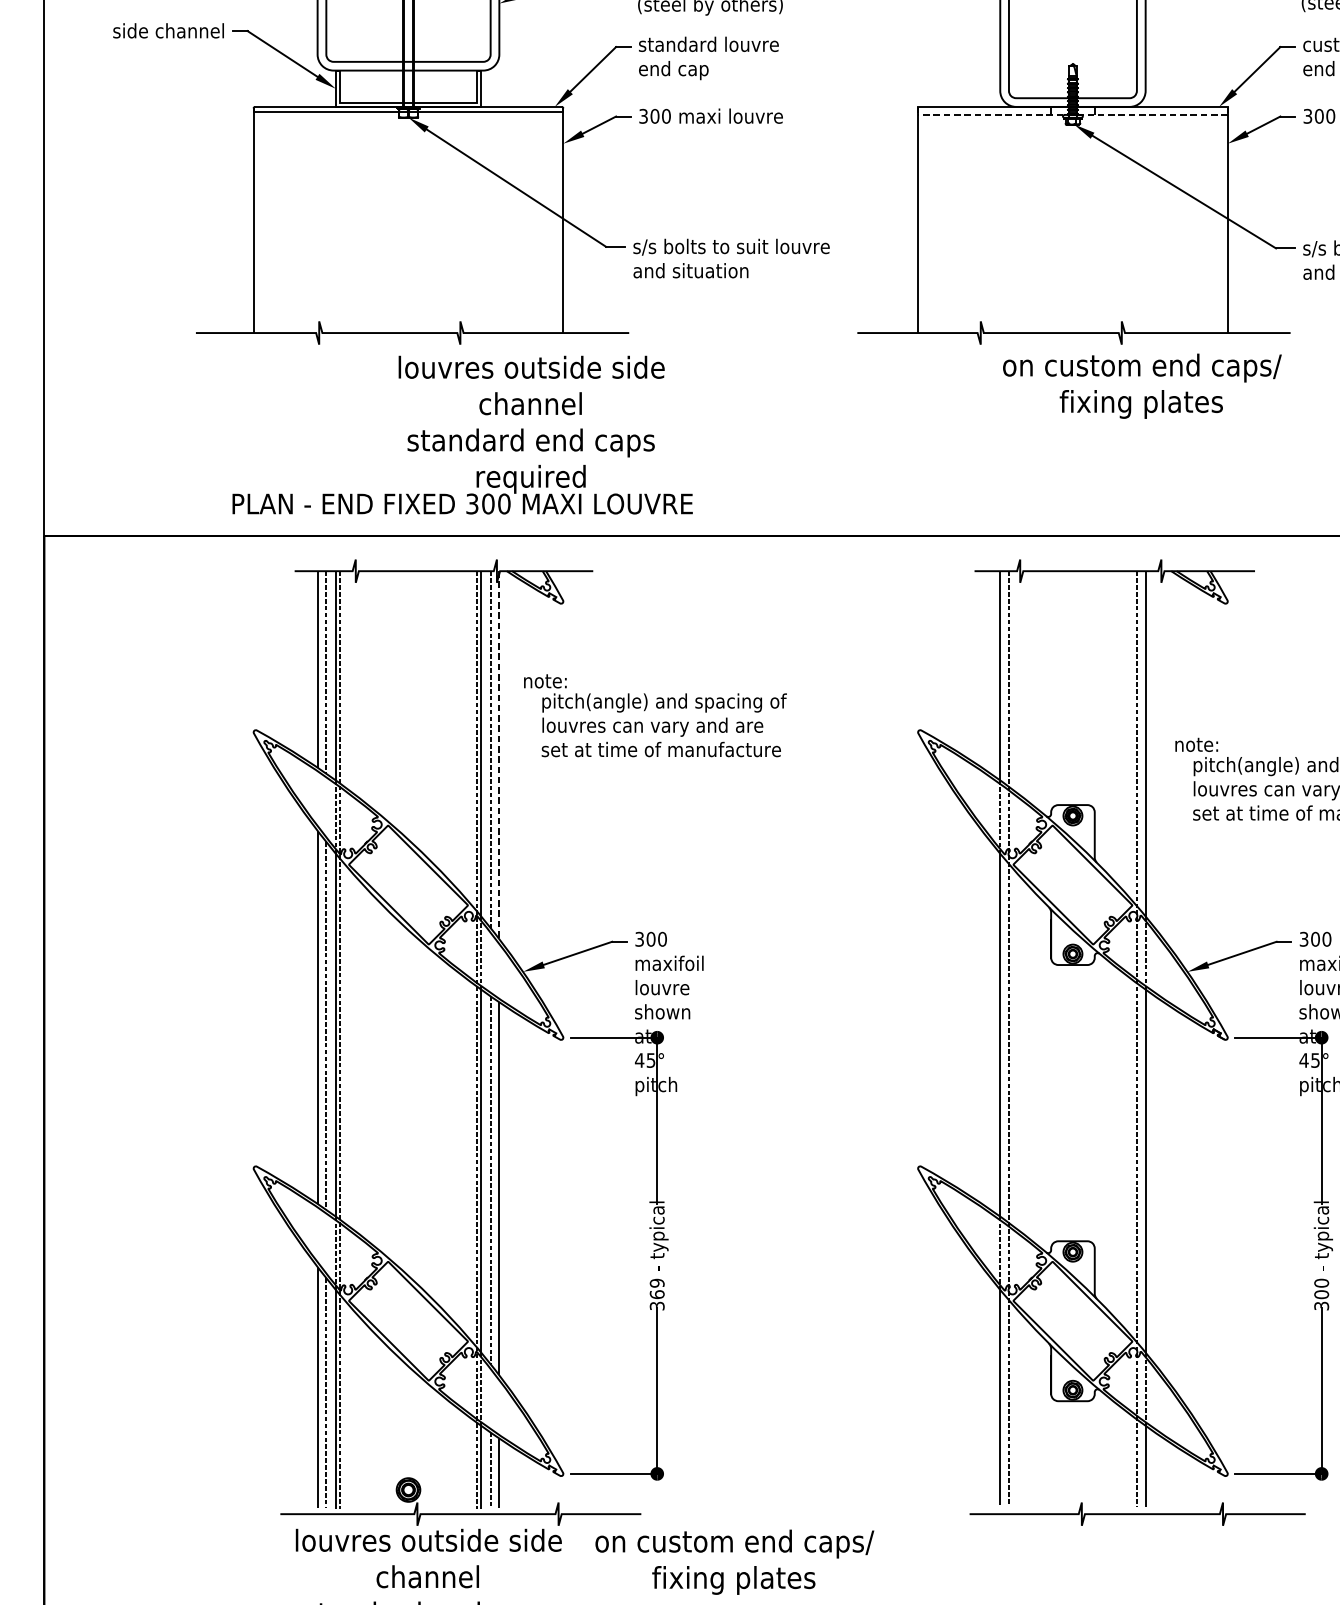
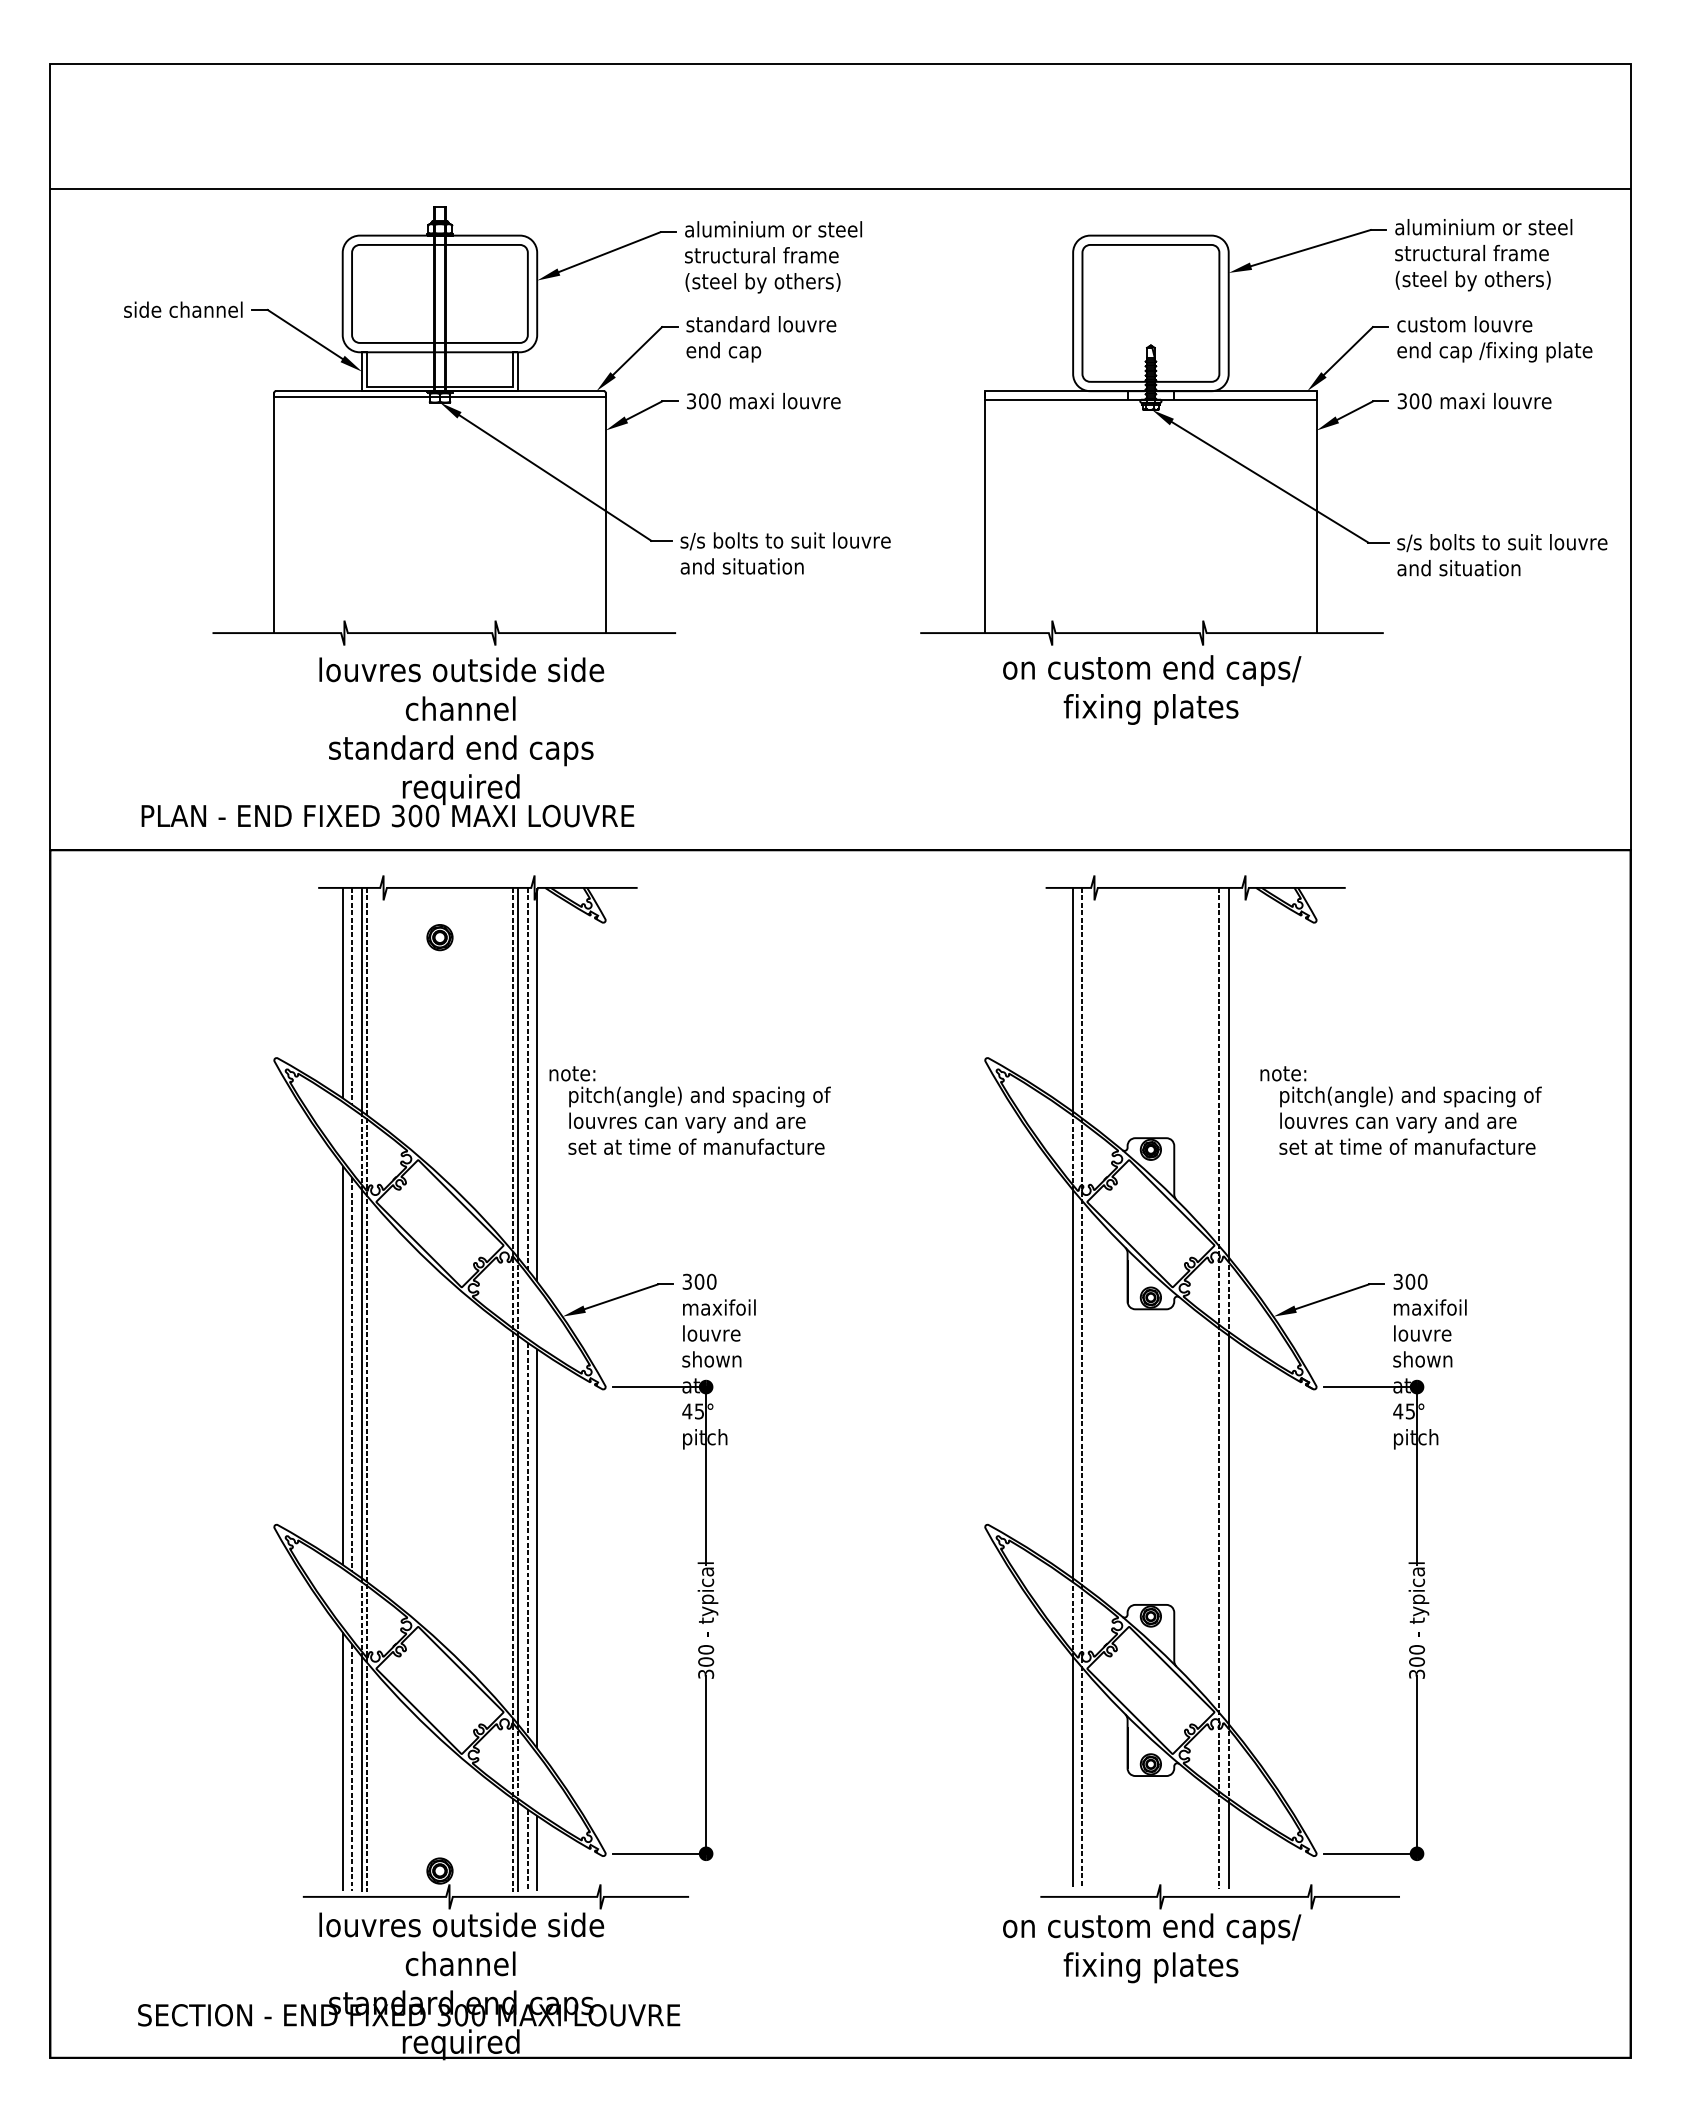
line: (1072, 114) -> (1150, 399), dashed -> solid
text: (1142, 385) -> (1152, 689), moved
text: (462, 435) -> (387, 742), moved
part: (408, 617) -> (439, 937), added
text: (654, 715) -> (689, 1110), moved
line: (499, 754) -> (537, 1084), dashed -> solid
text: (657, 1288) -> (706, 1655), 369 -> 300
text: (735, 1562) -> (1152, 1948), moved

